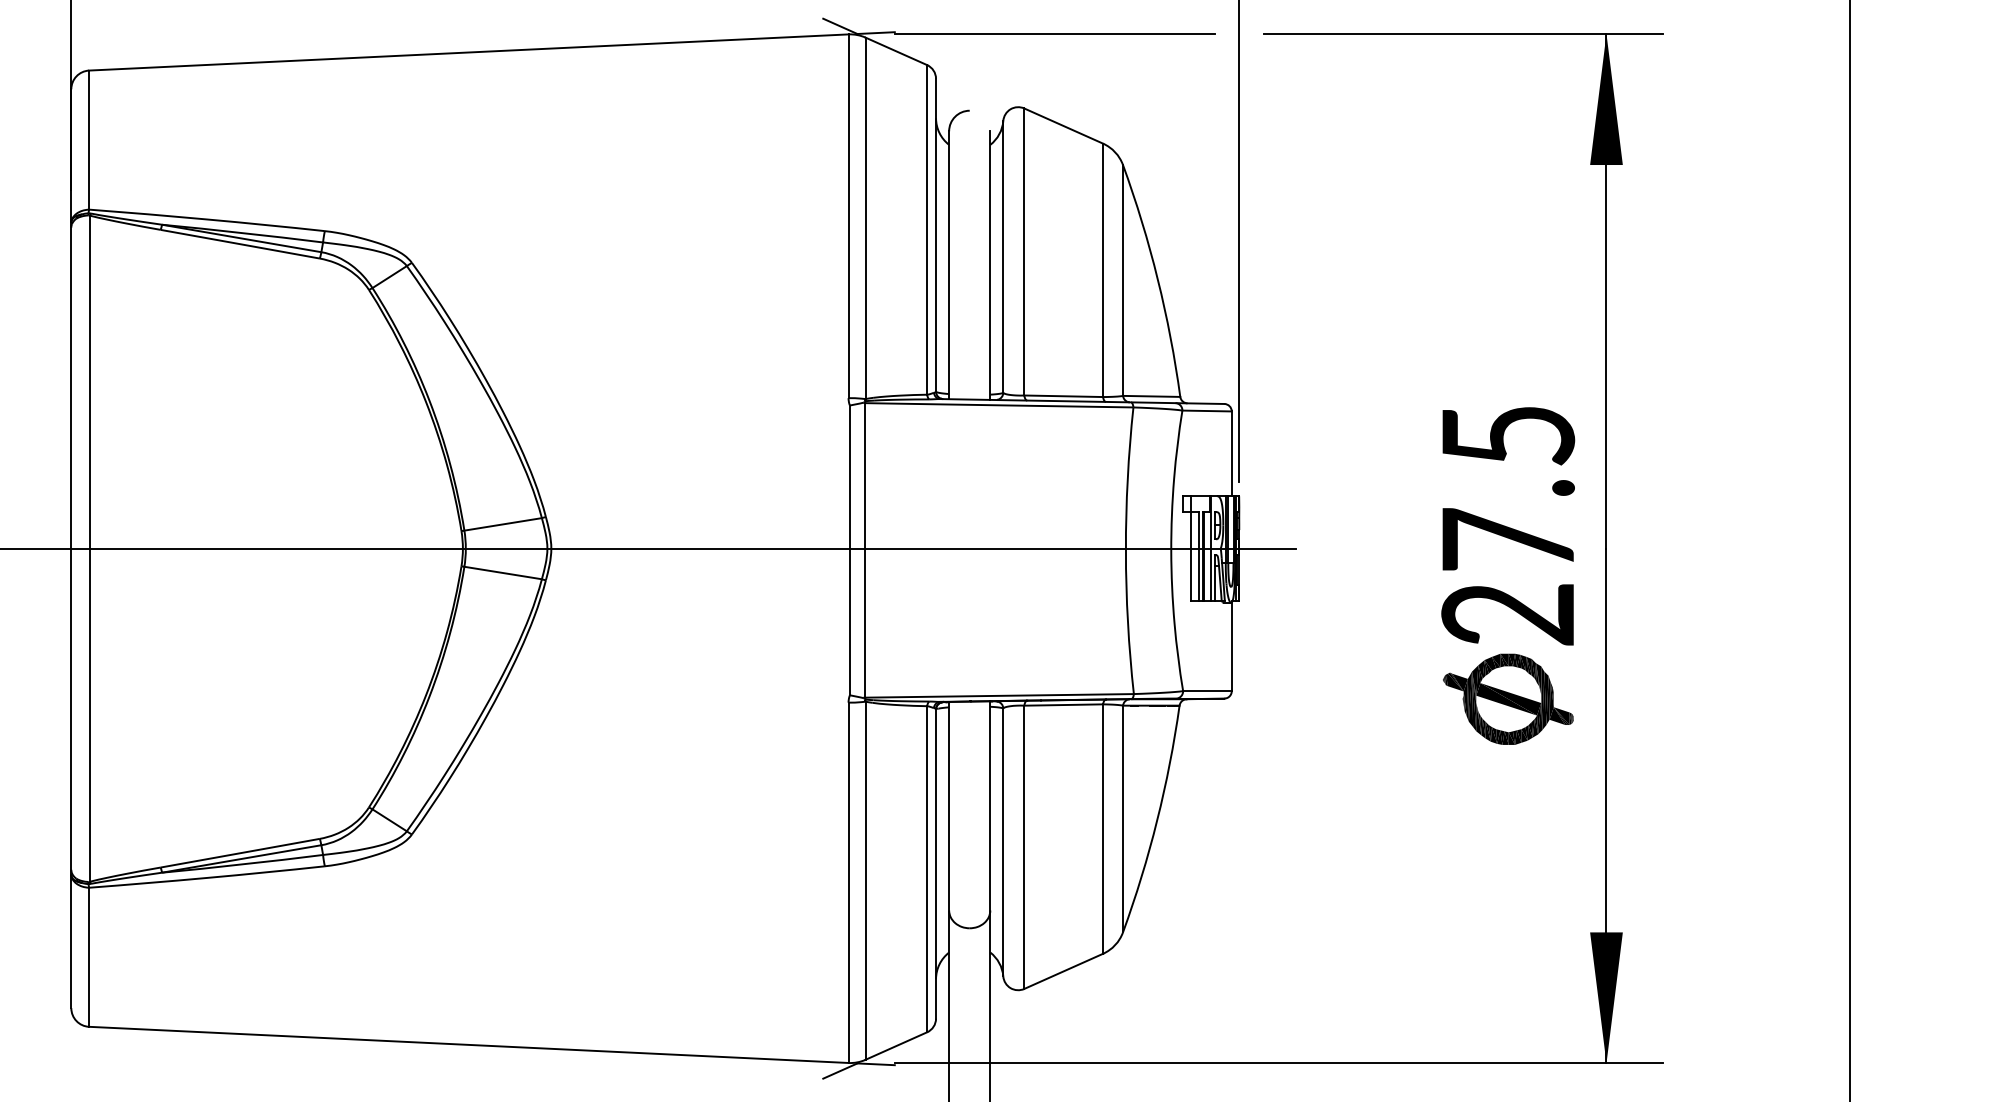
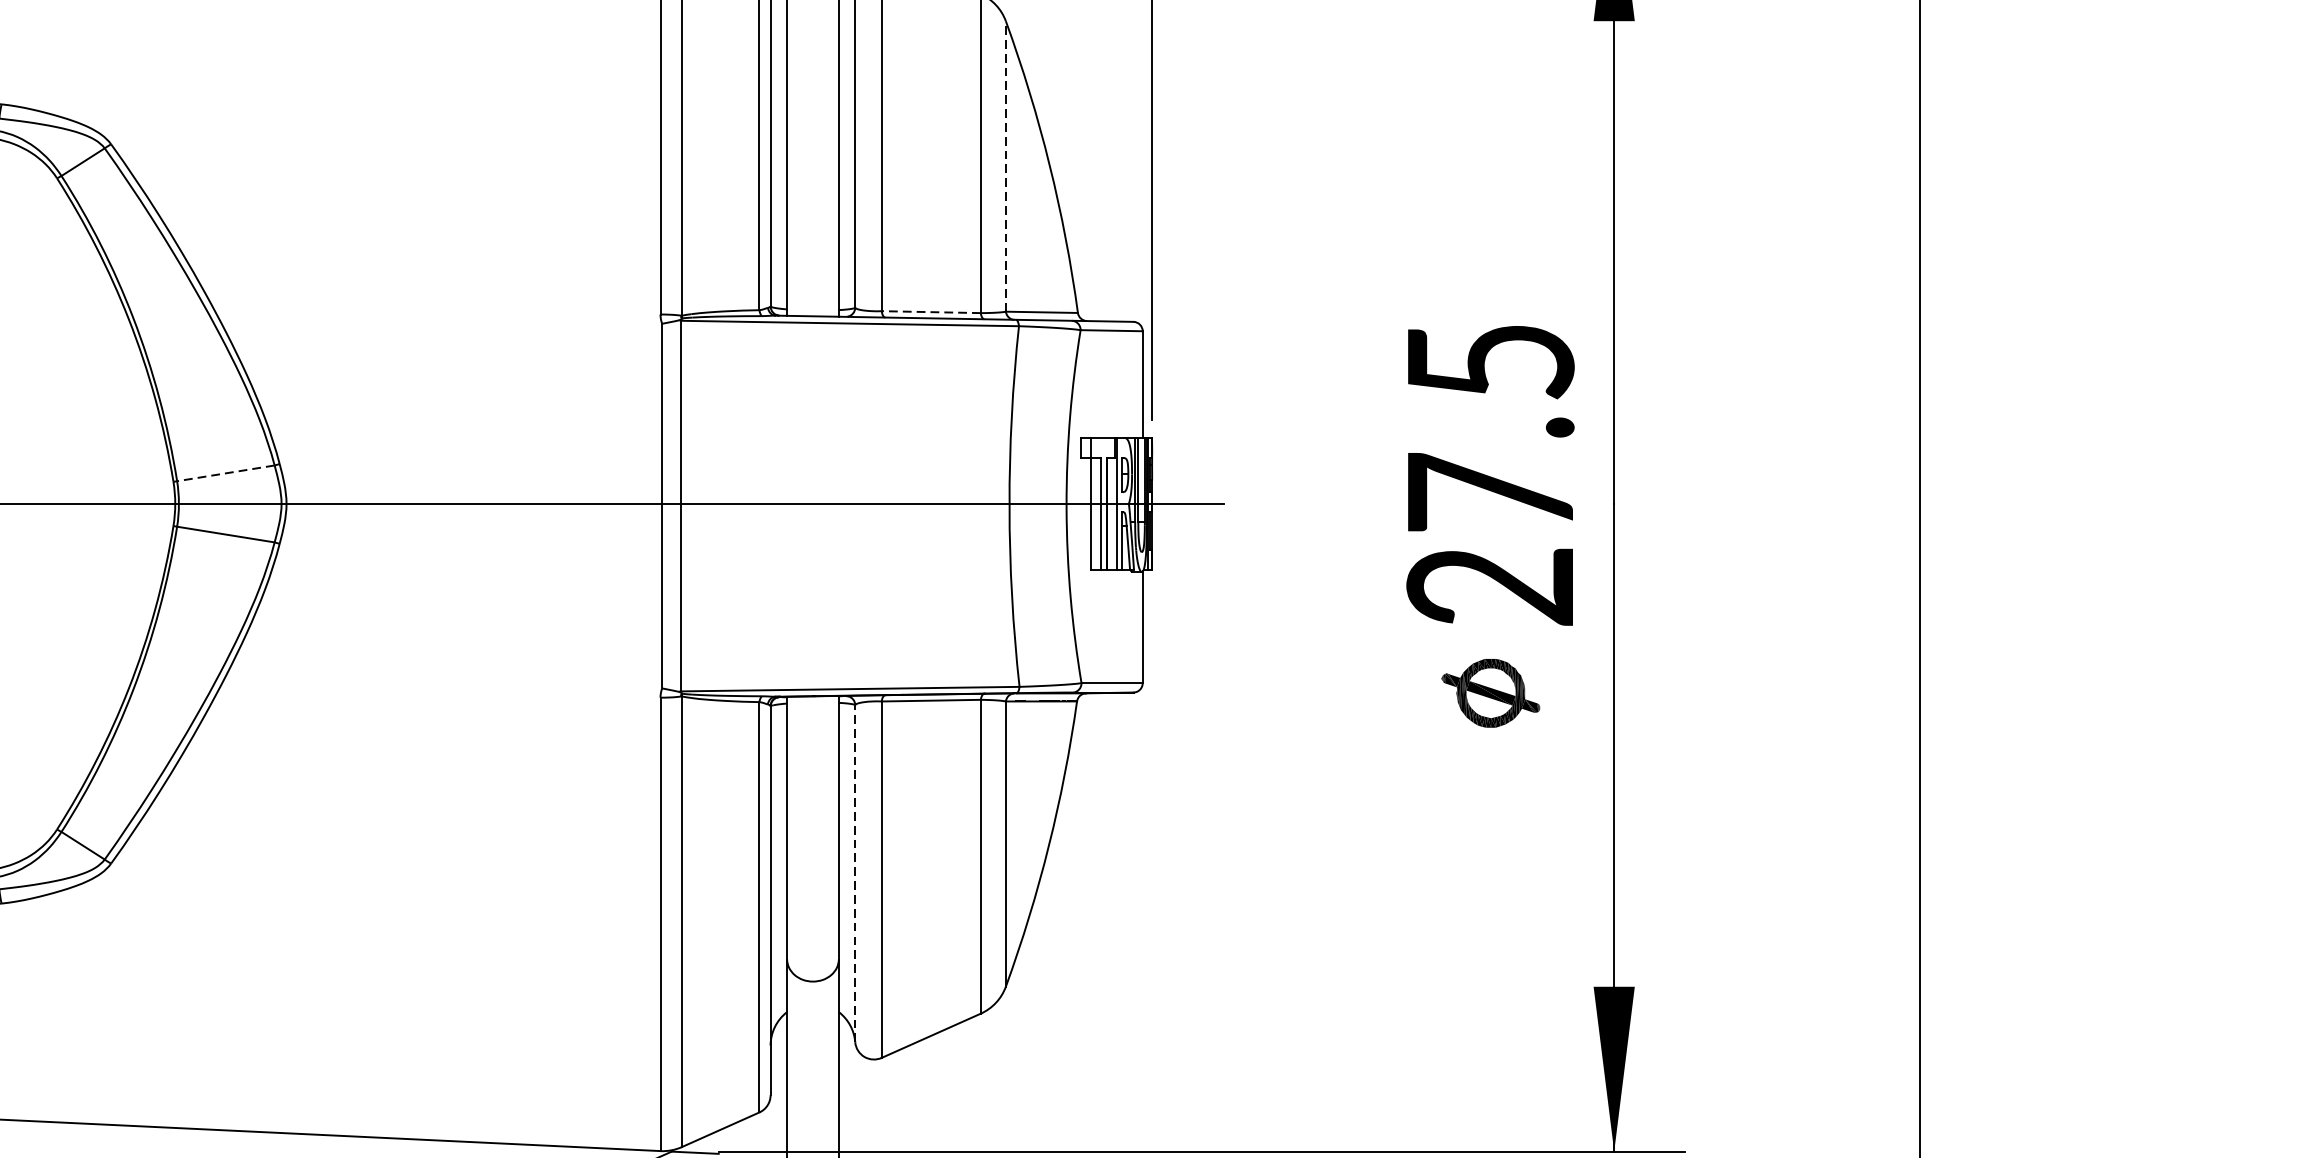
line: (1123, 279) -> (1006, 165), solid -> dashed
line: (1063, 396) -> (930, 312), solid -> dashed
line: (502, 524) -> (225, 473), solid -> dashed
part: (1508, 698) -> (1490, 692), size x0.6
line: (1003, 842) -> (855, 873), solid -> dashed

